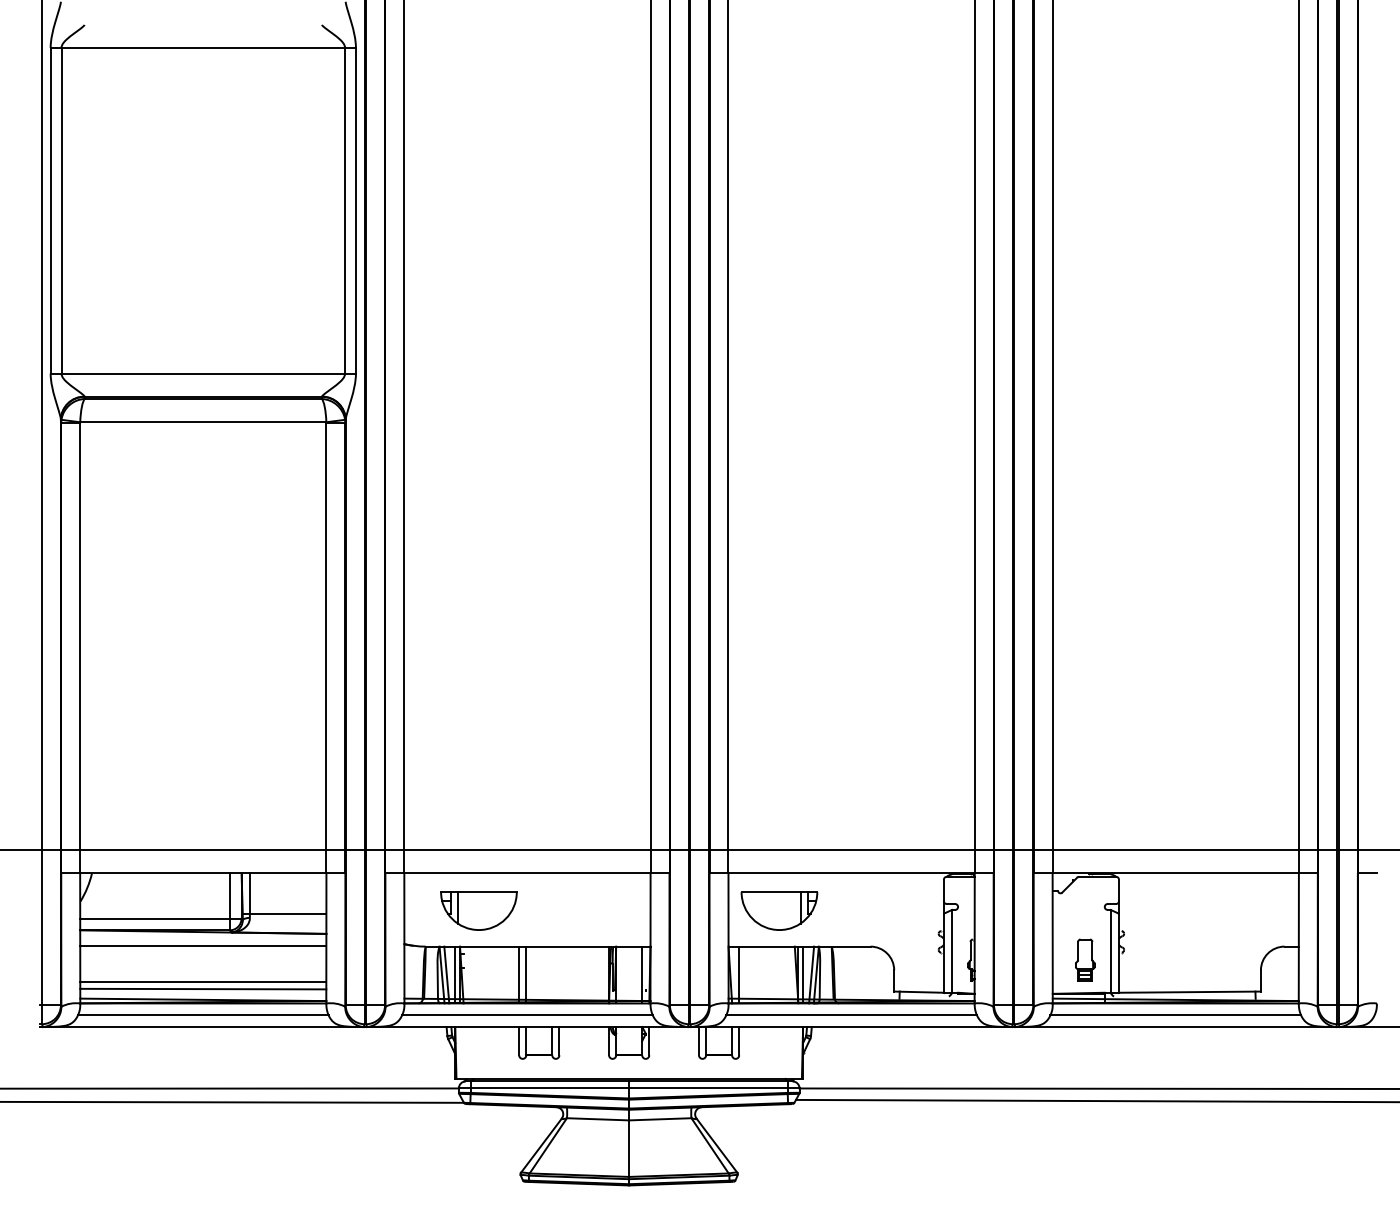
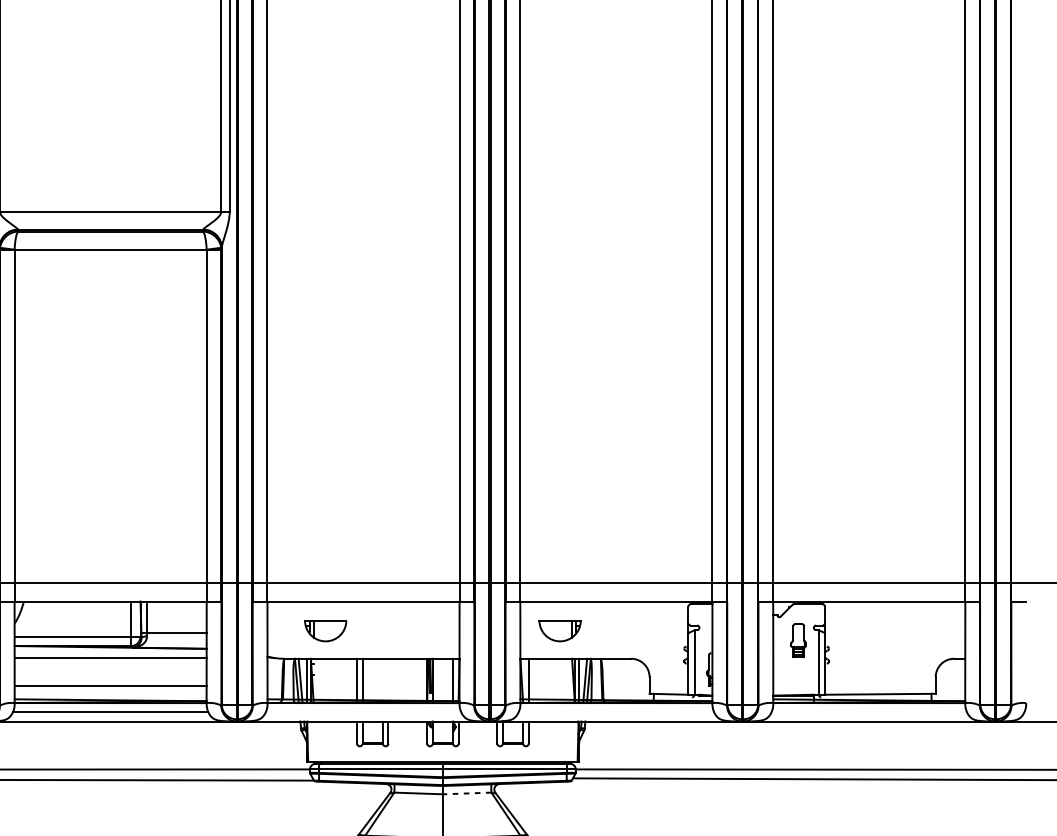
part: (478, 910) -> (325, 630), size x0.7
part: (779, 910) -> (560, 630), size x0.7
part: (1085, 959) -> (798, 639), moved
line: (203, 988) -> (110, 691), removed
line: (527, 1015) -> (363, 712), removed
line: (851, 1015) -> (616, 712), removed
line: (1175, 1015) -> (869, 712), removed
line: (659, 1119) -> (466, 793), solid -> dashed

